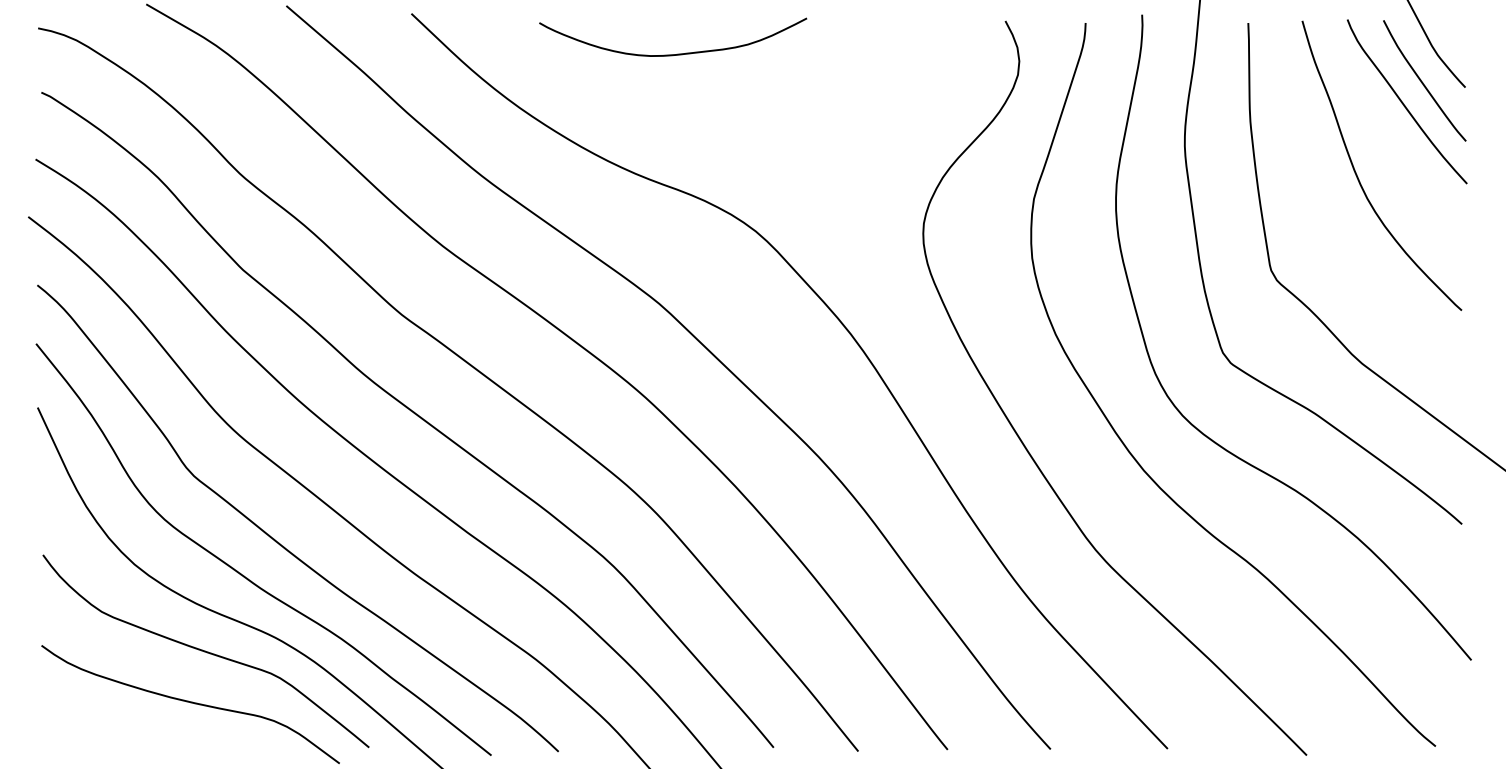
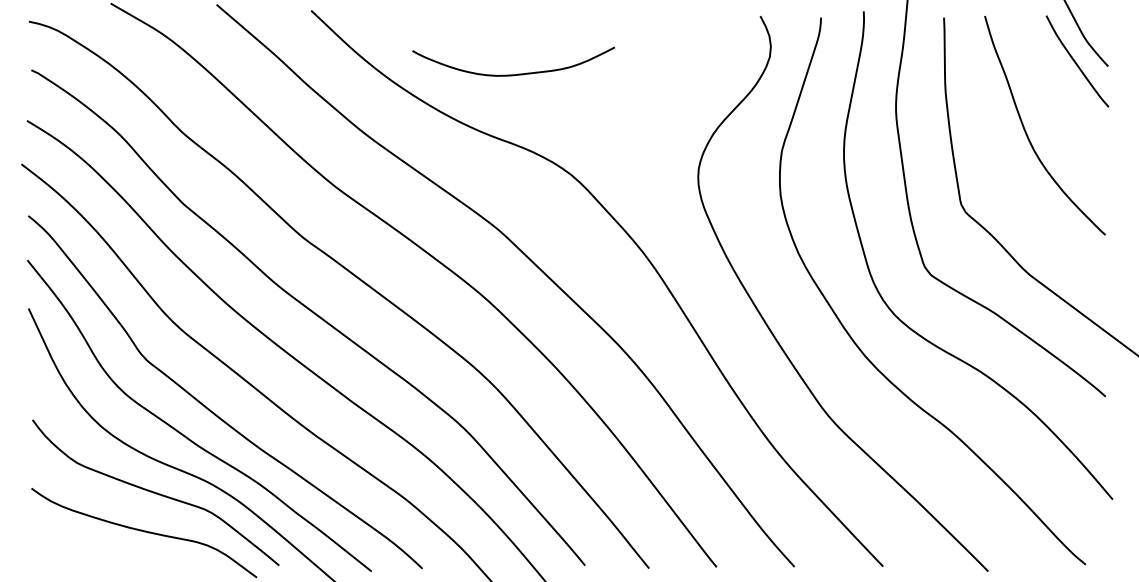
curve: (677, 53) -> (516, 73), moved
curve: (1403, 102) -> (1061, 77), removed

